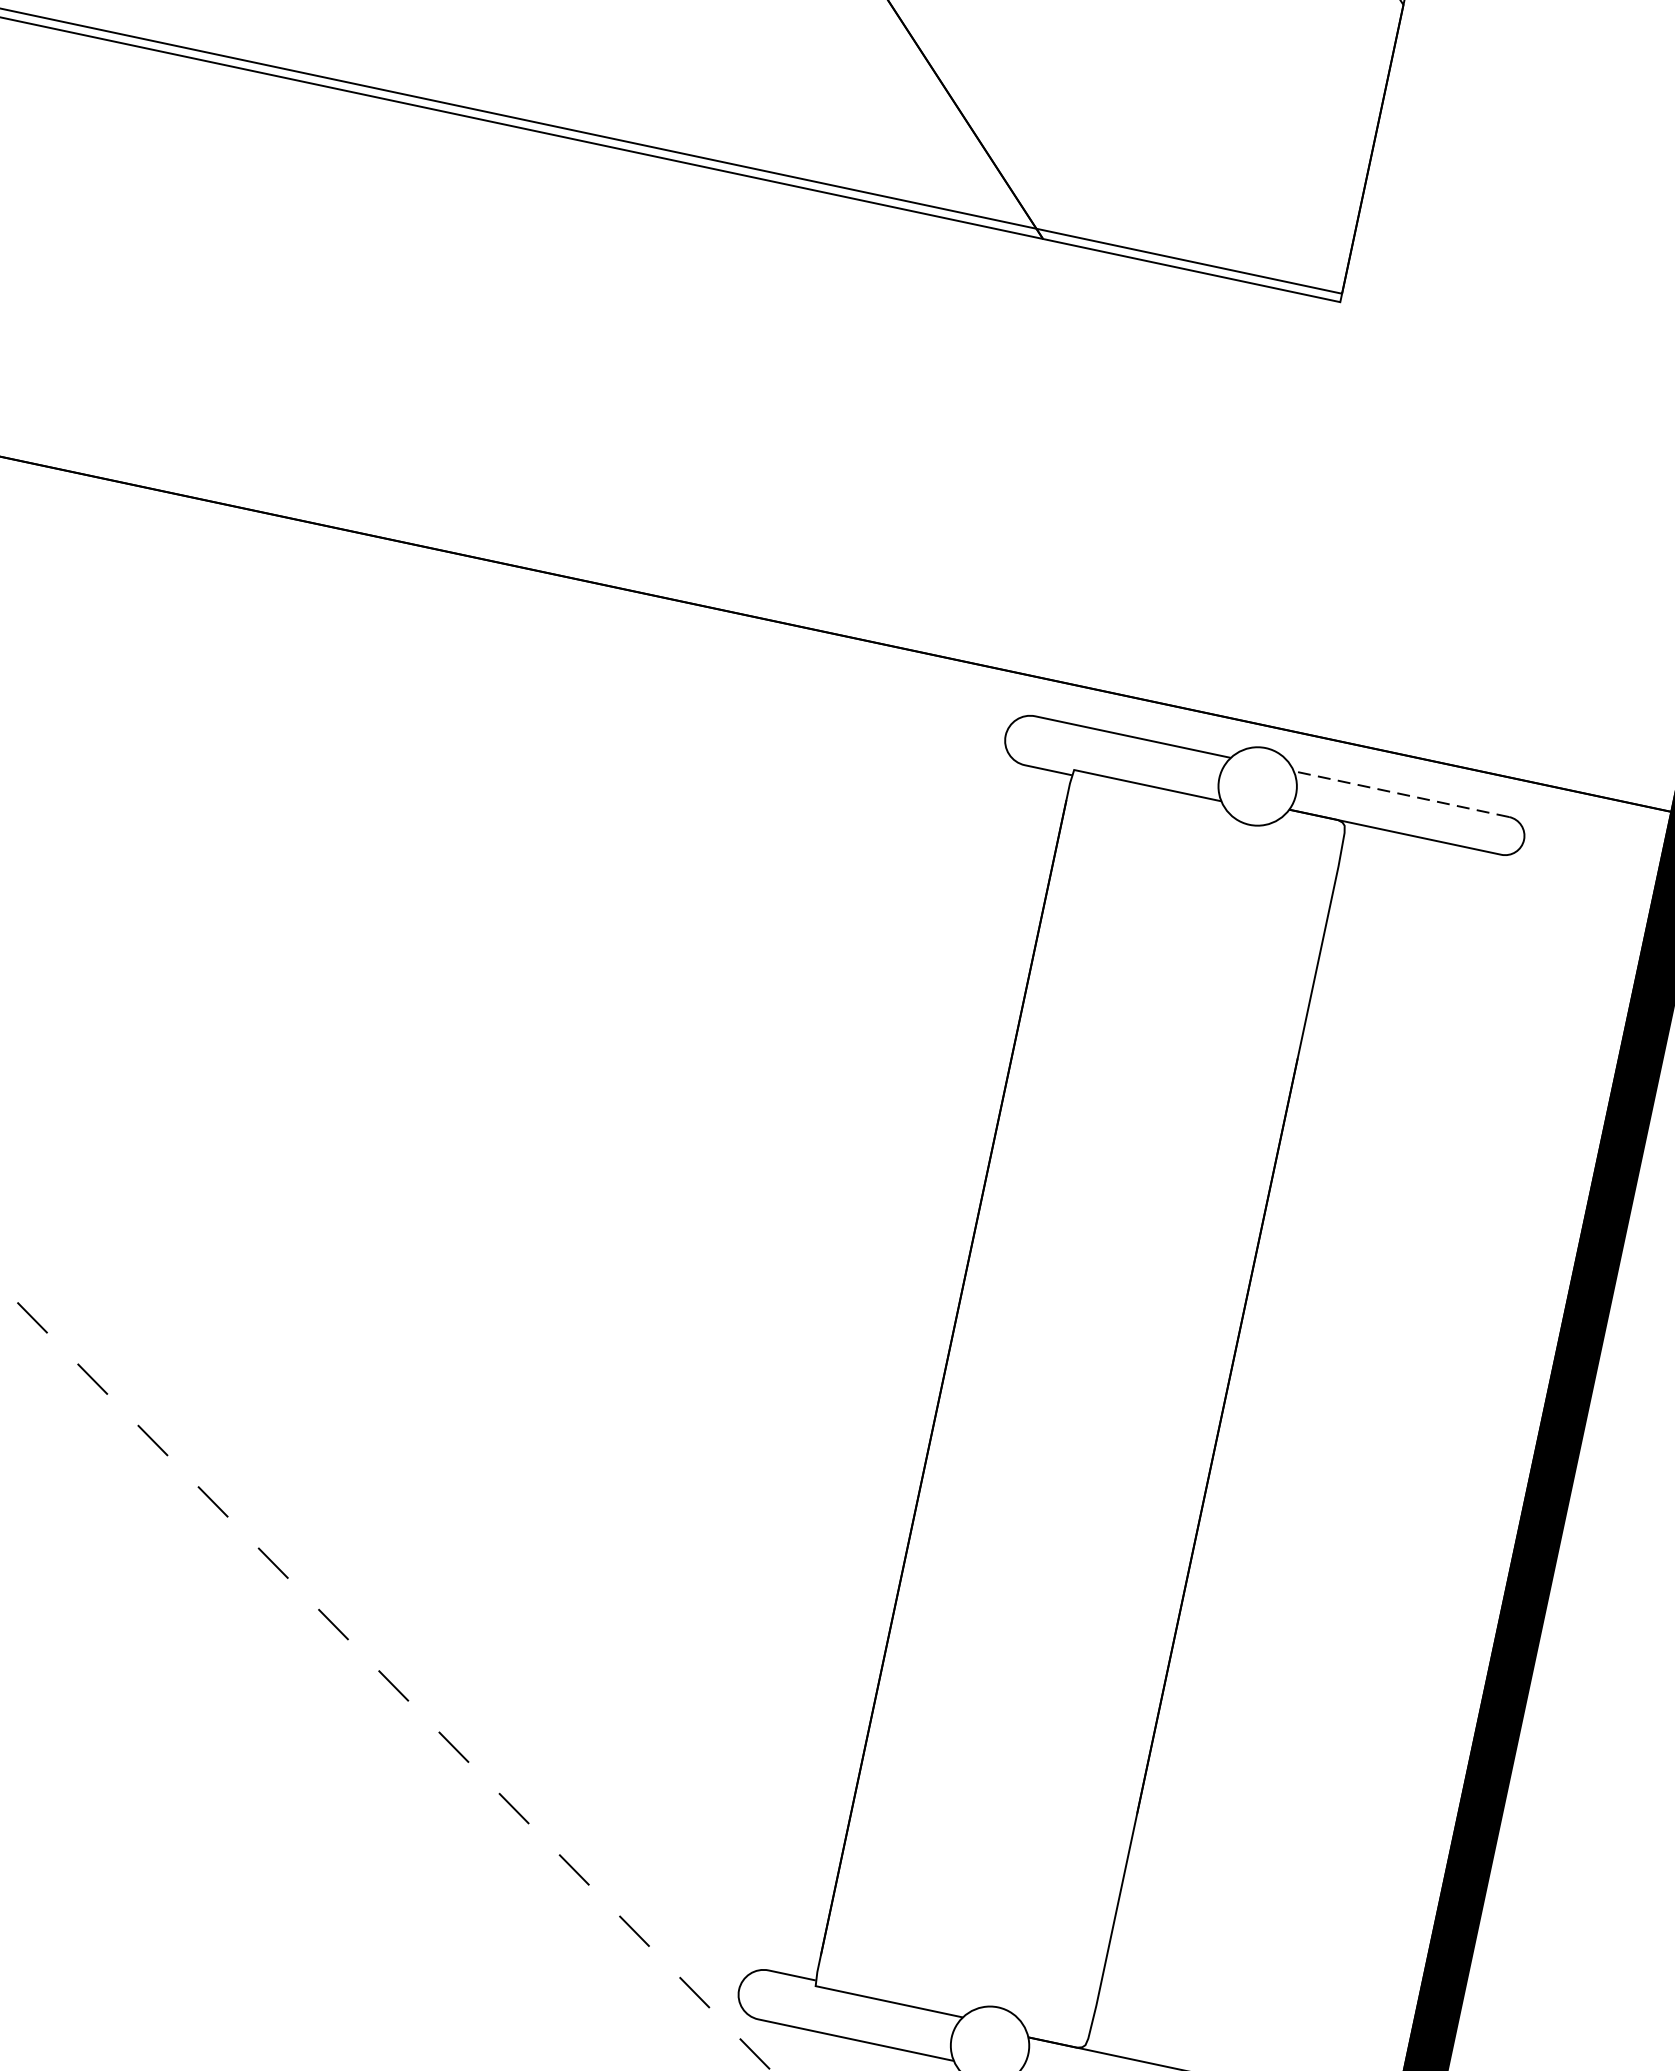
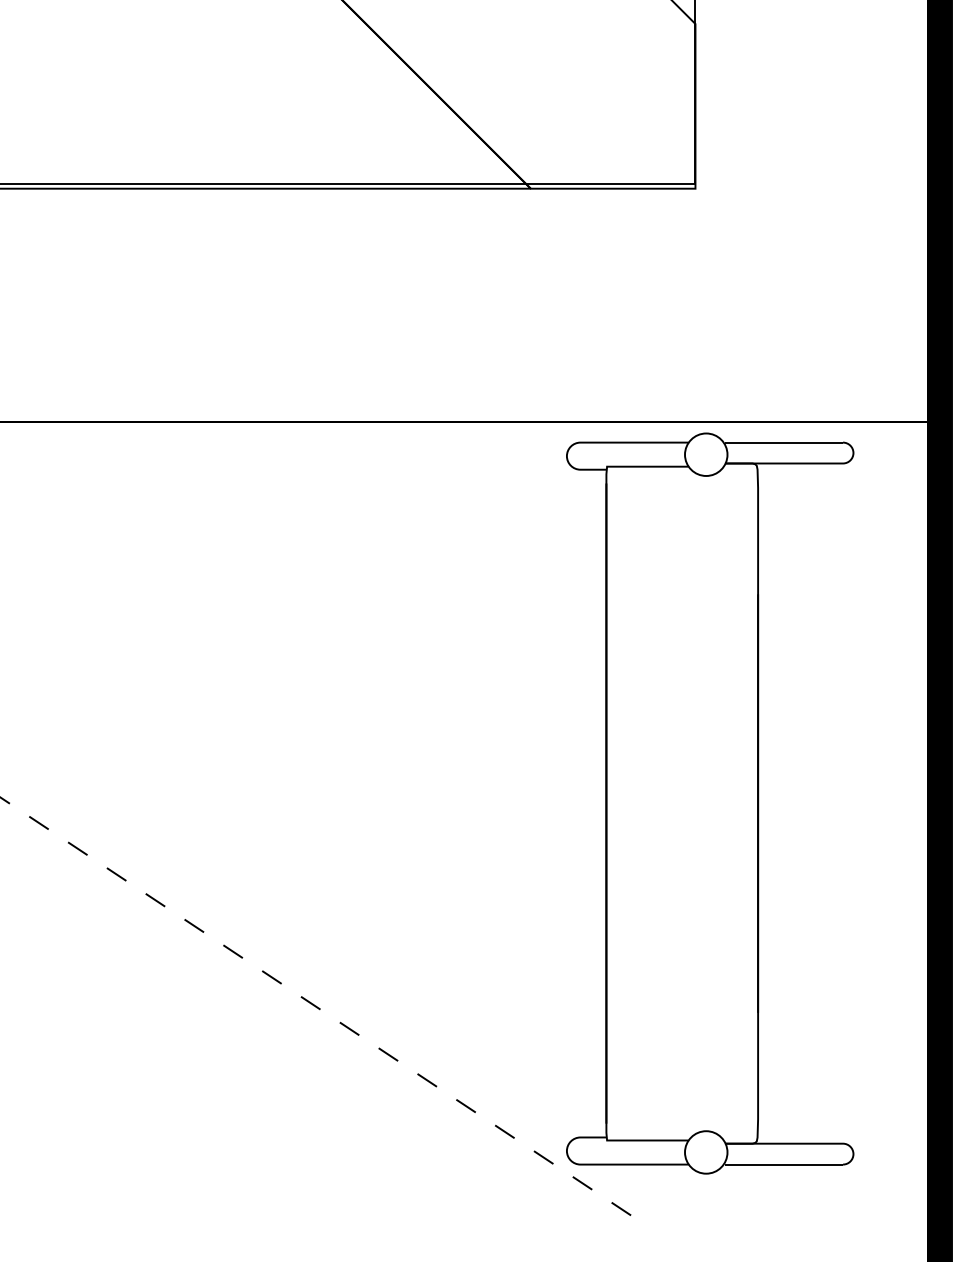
line: (1403, 794) -> (784, 442), dashed -> solid

